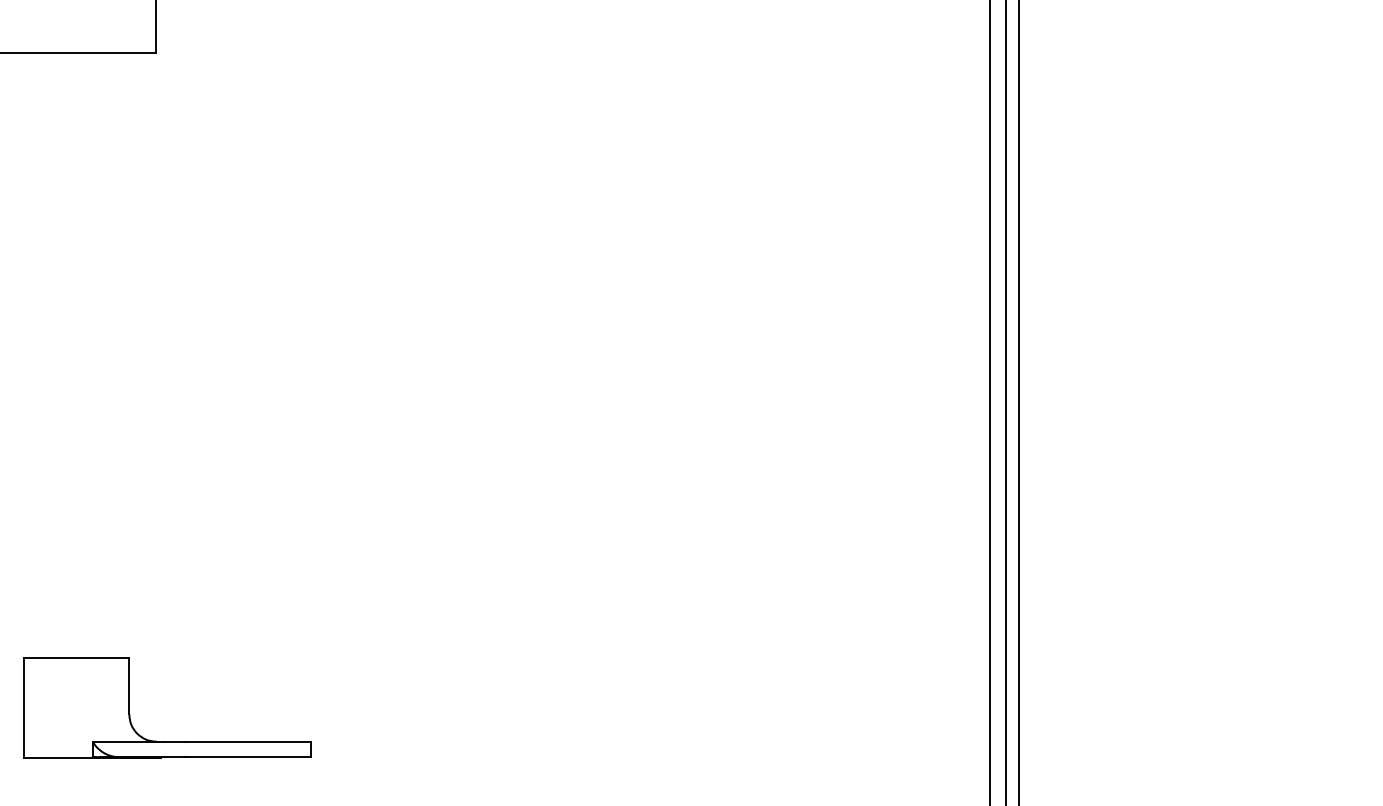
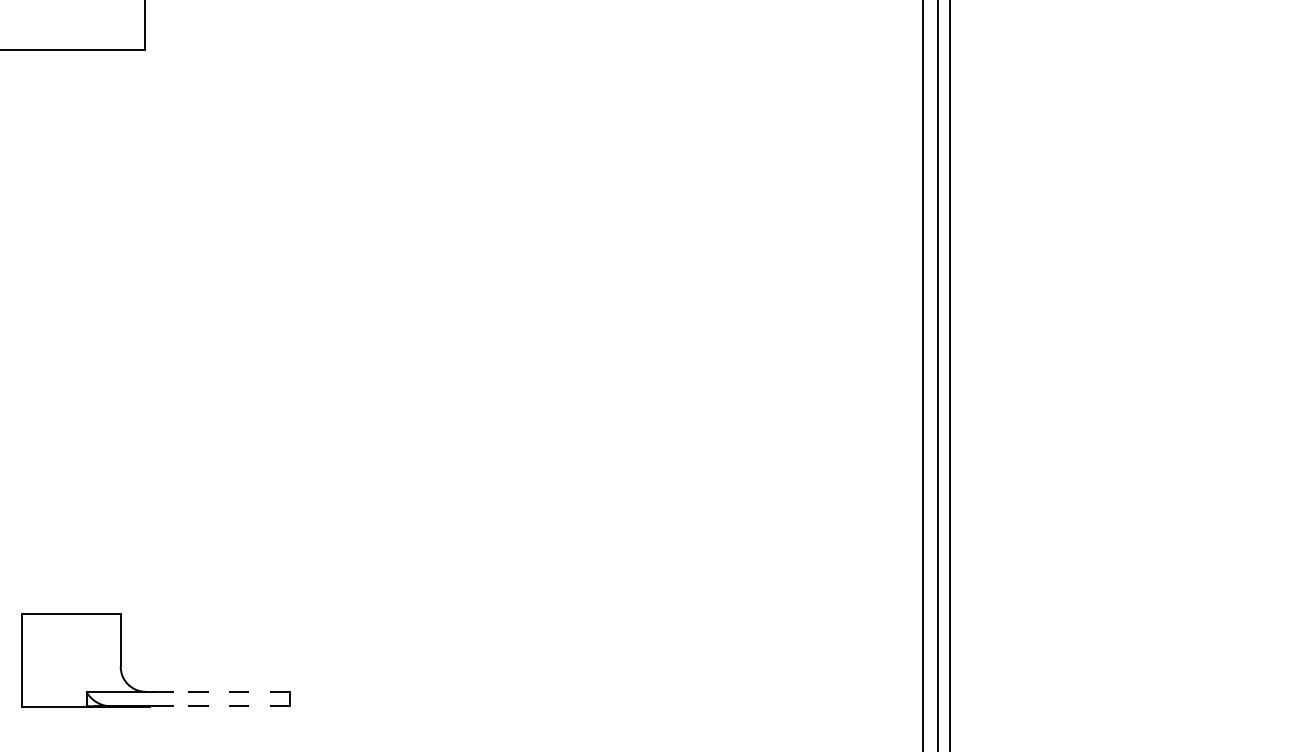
line: (248, 741) -> (231, 691), solid -> dashed
line: (248, 757) -> (231, 706), solid -> dashed

